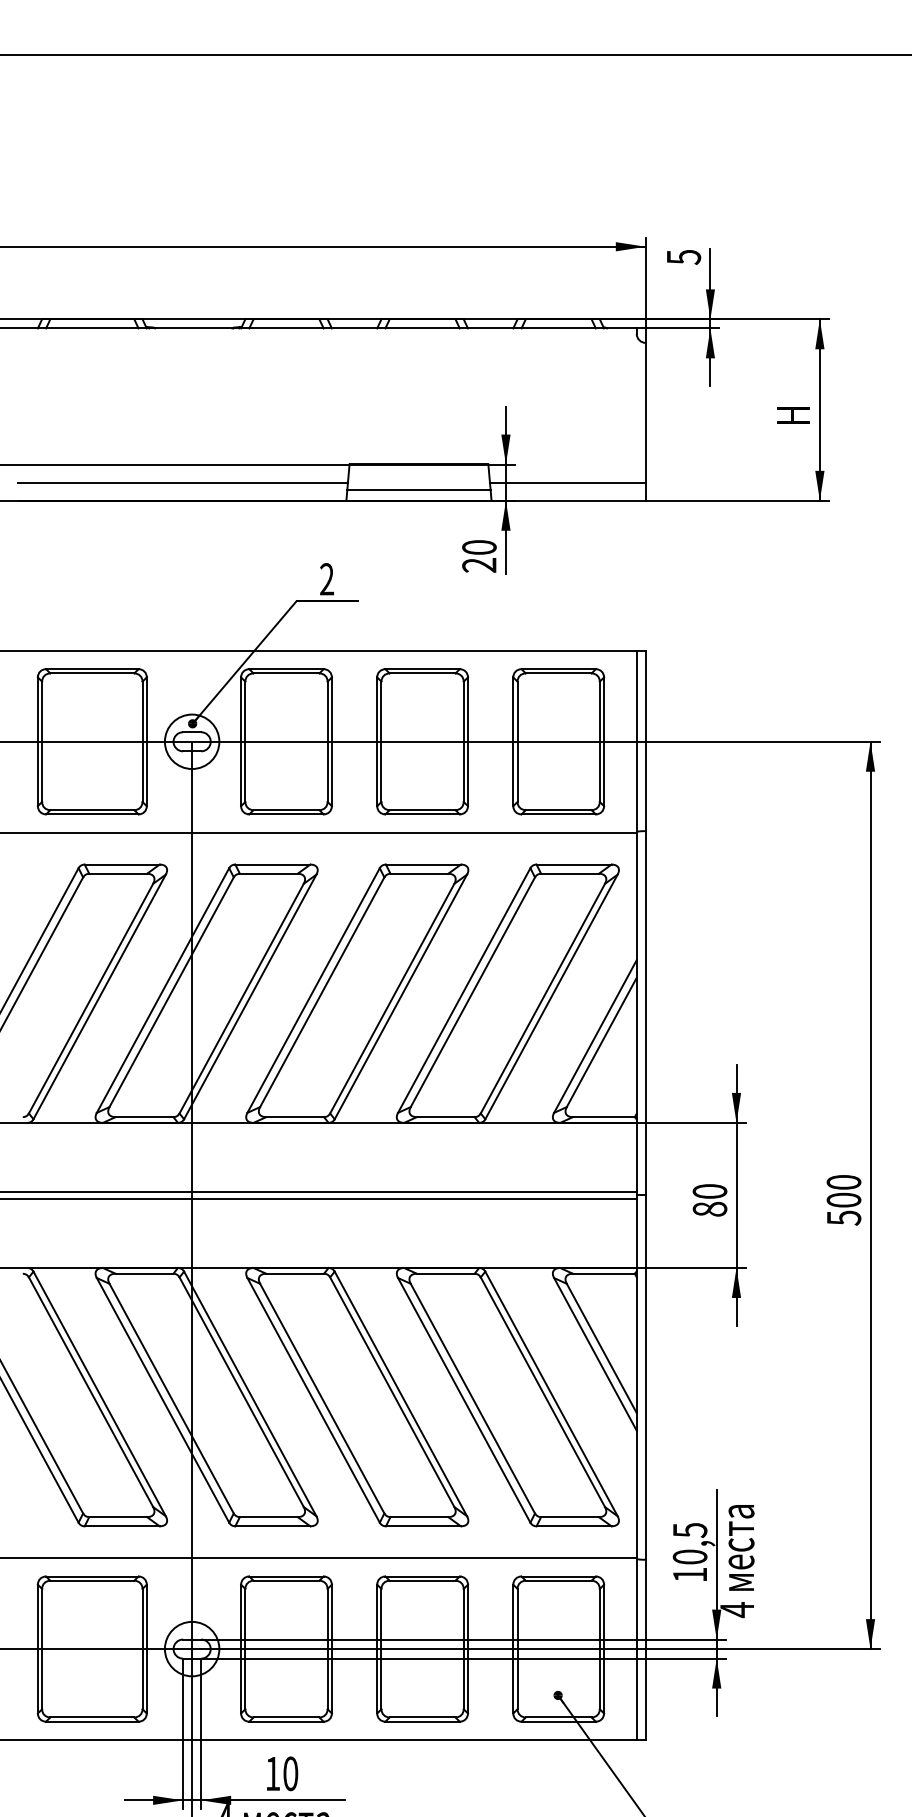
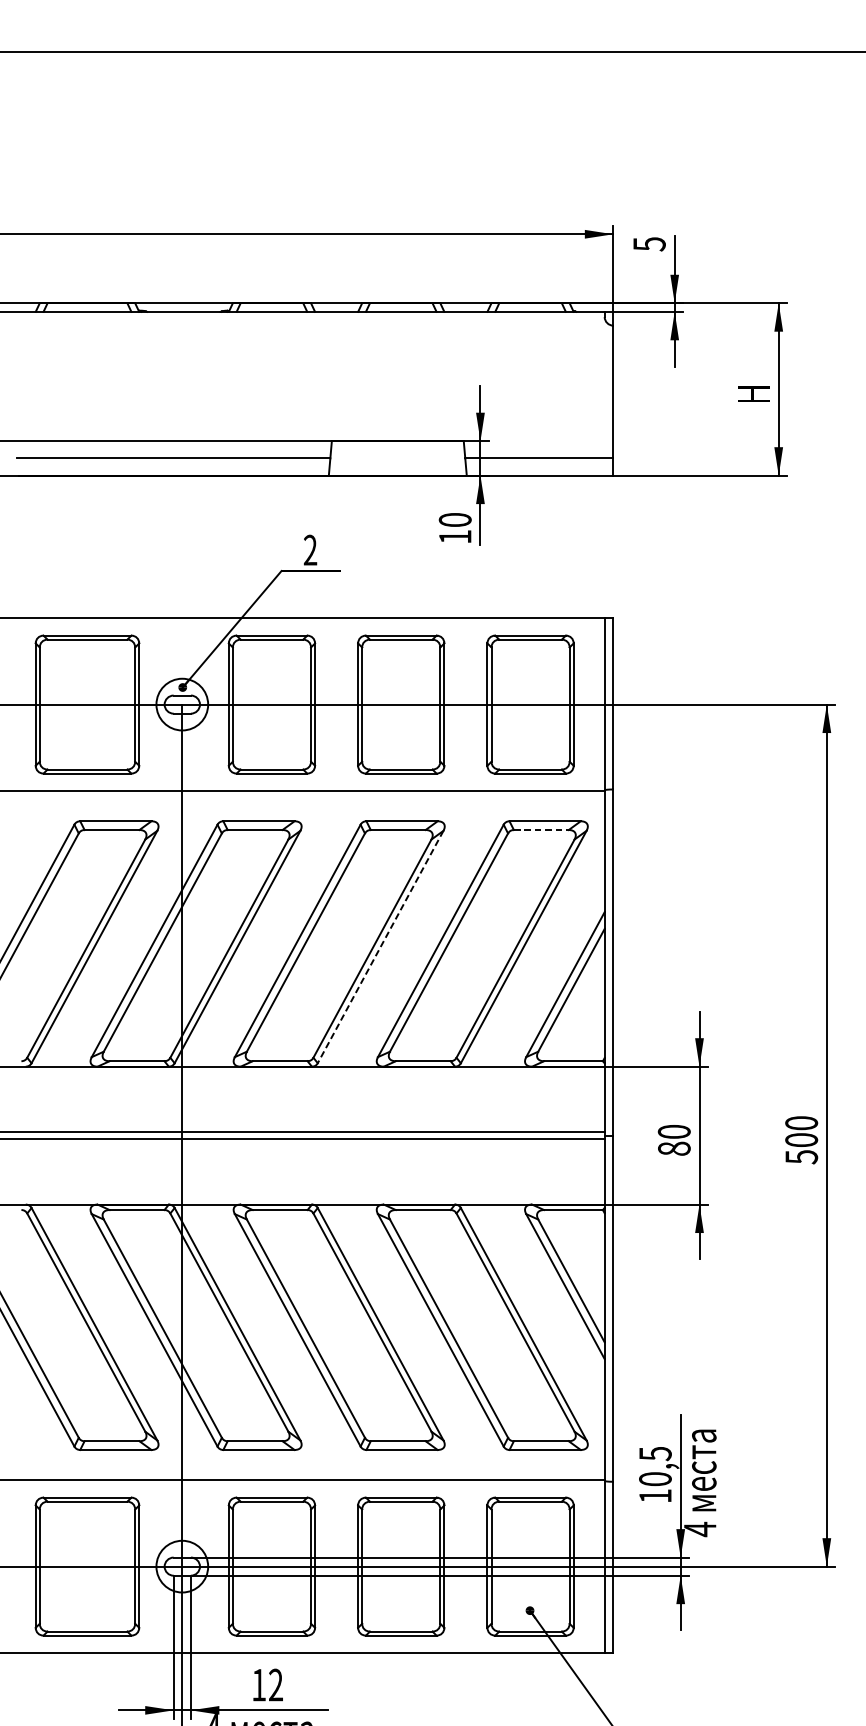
line: (418, 490) -> (397, 465), removed
text: (479, 565) -> (455, 537), 20 -> 10
line: (570, 873) -> (541, 829), solid -> dashed
line: (400, 997) -> (380, 947), solid -> dashed
text: (290, 1773) -> (275, 1684), 10 -> 12

